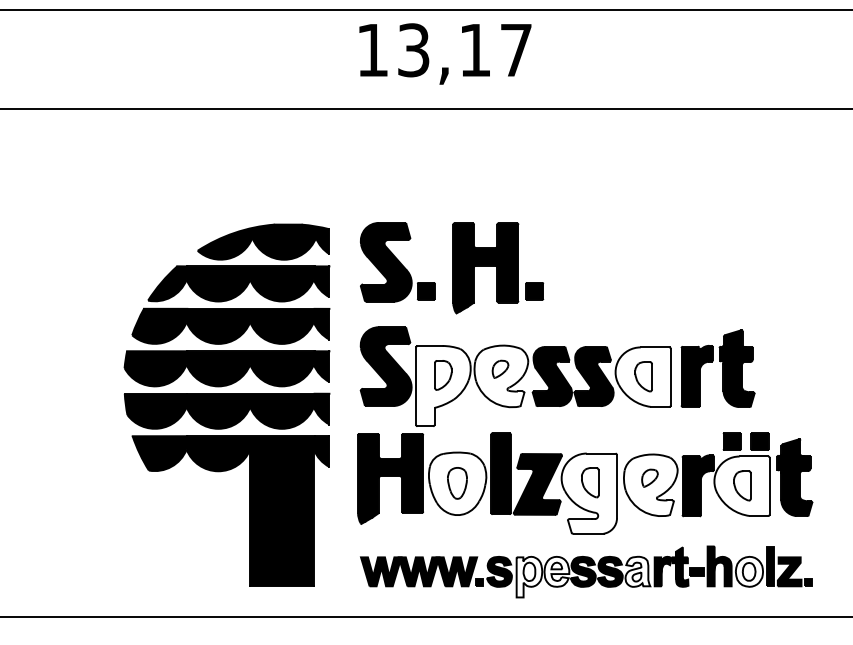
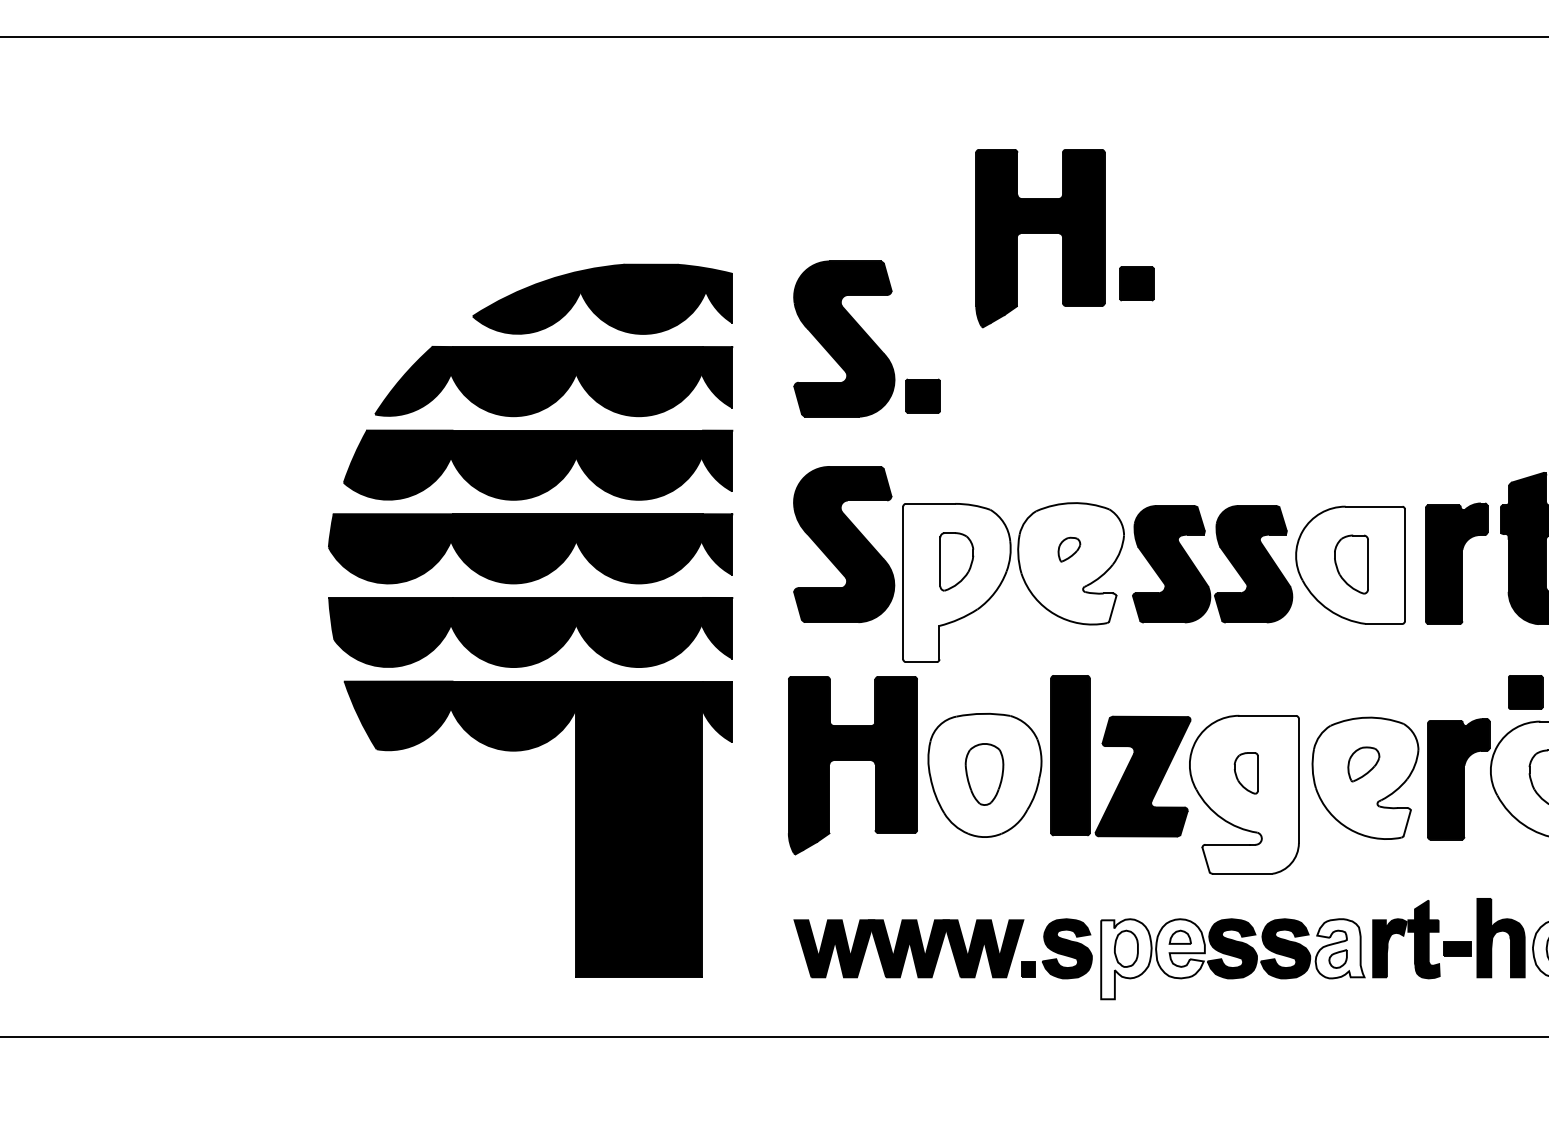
part: (498, 268) -> (1065, 238), moved
part: (500, 368) -> (1069, 548), size x0.7
part: (590, 482) -> (1246, 772), size x0.7

